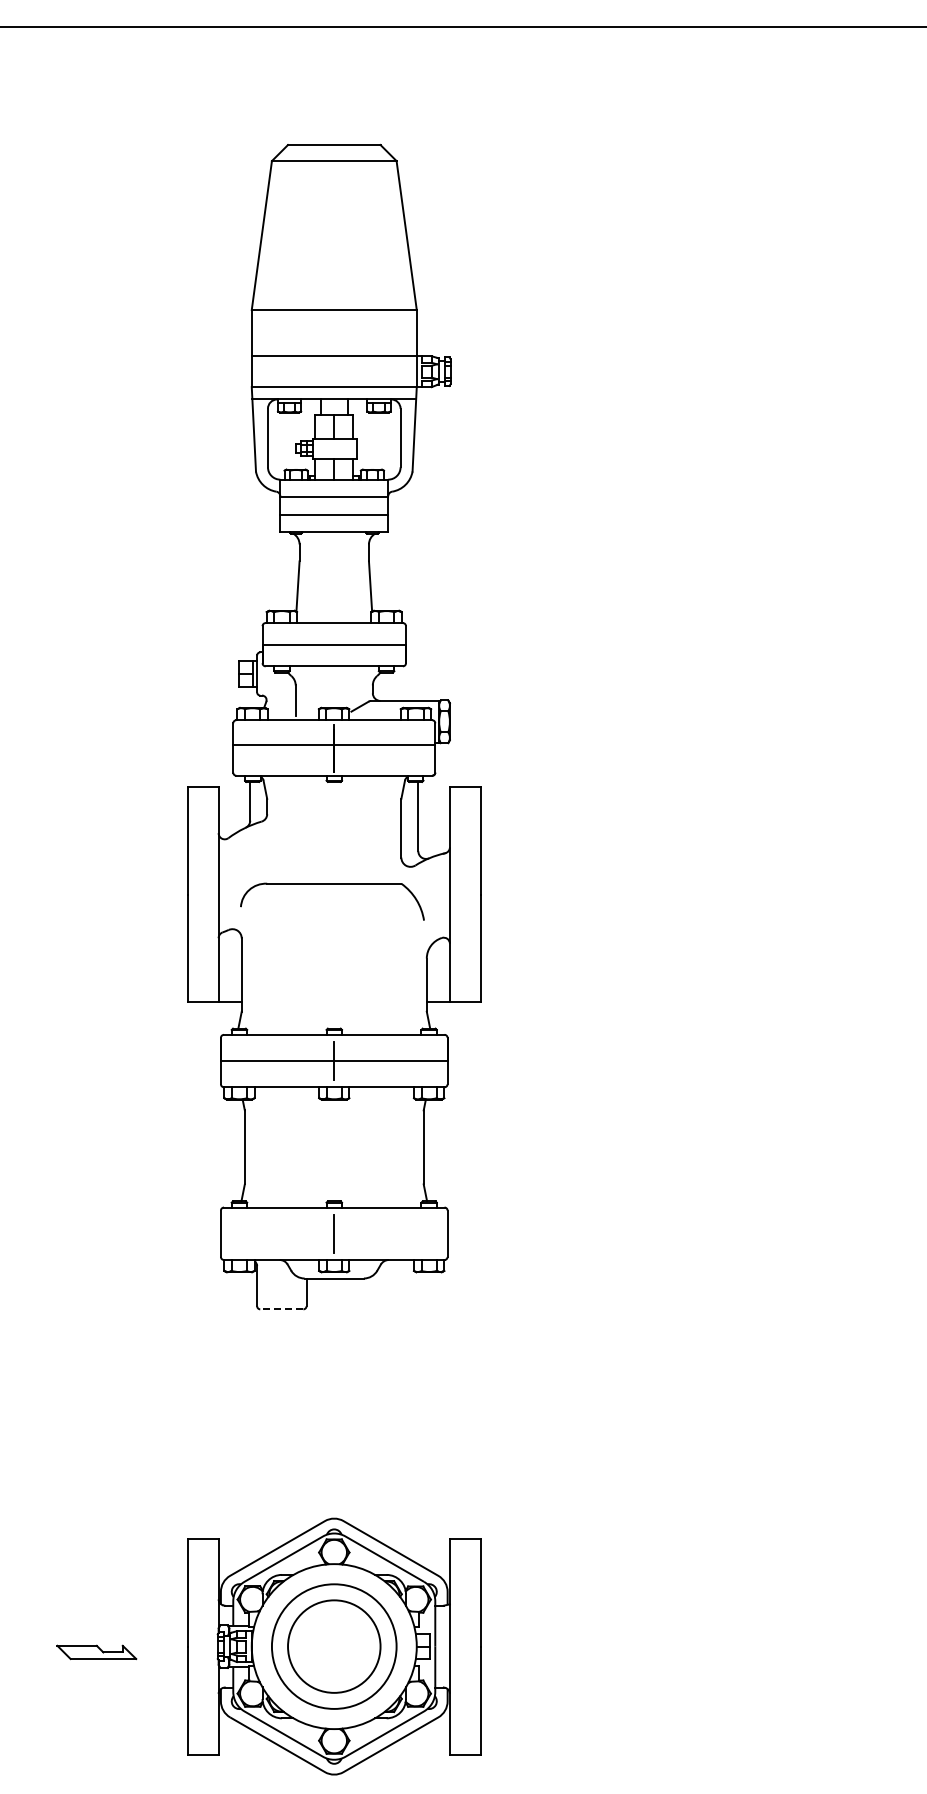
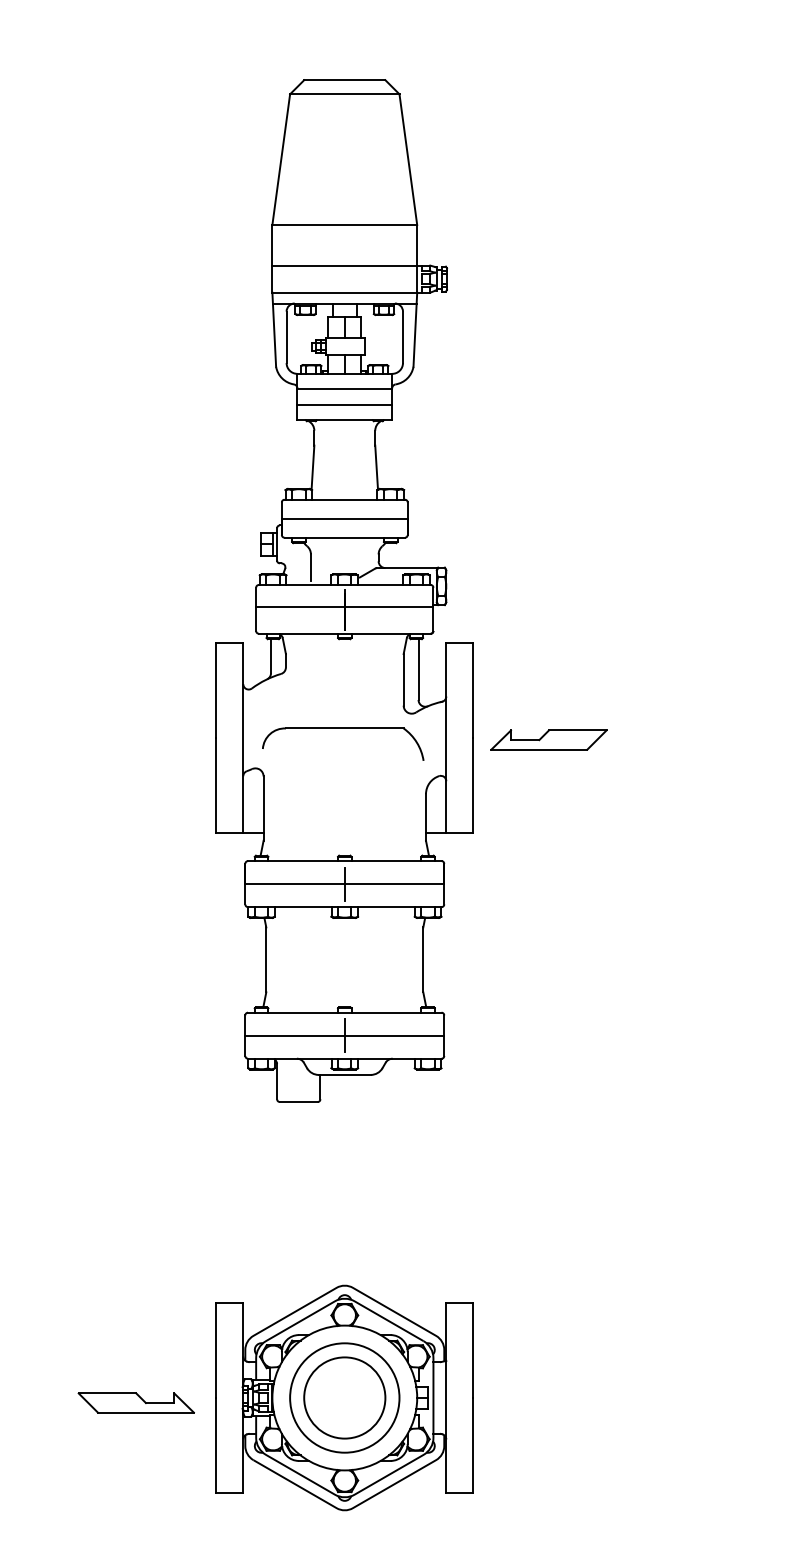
part: (566, 896) -> (548, 739), added
line: (333, 1233) -> (344, 1035), added
line: (281, 1309) -> (298, 1102), dashed -> solid
part: (96, 1652) -> (136, 1403), size x1.67

